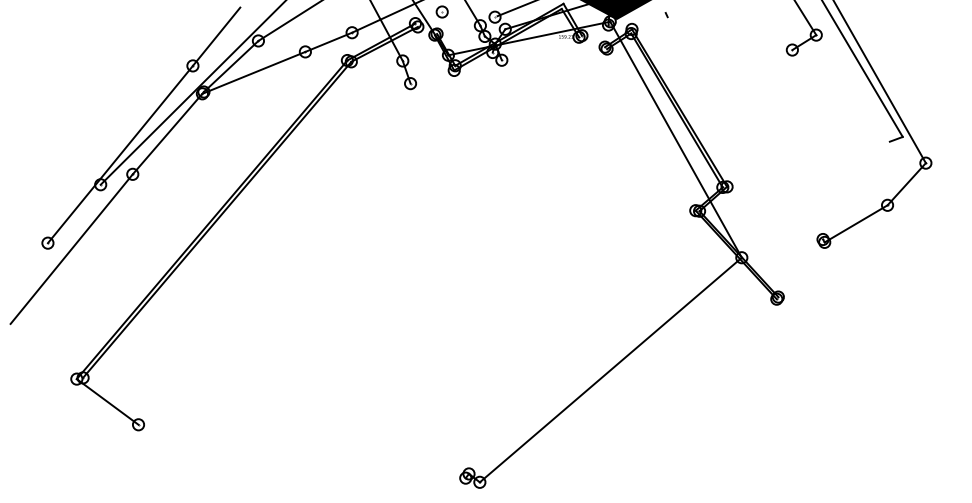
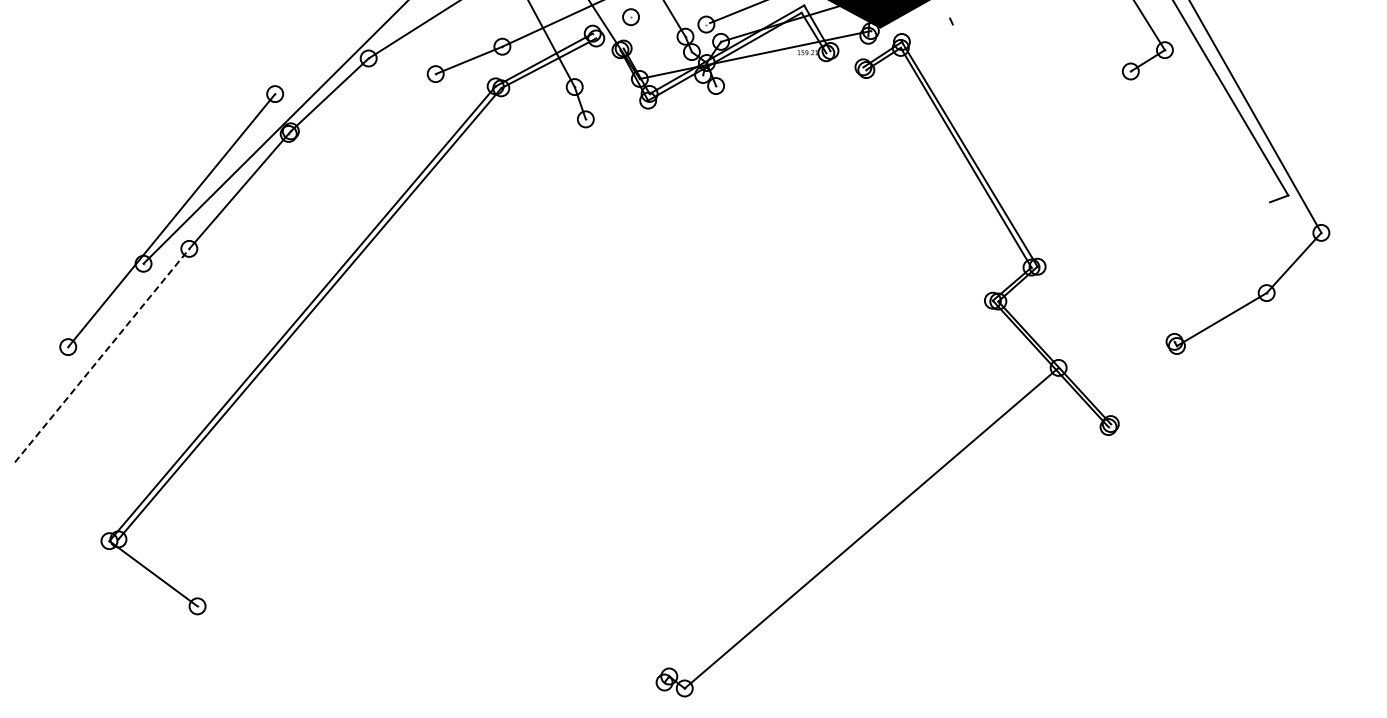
line: (216, 36) -> (308, 52), removed
line: (253, 72) -> (361, 103), removed
line: (675, 139) -> (964, 199), removed
line: (71, 249) -> (102, 355), solid -> dashed

